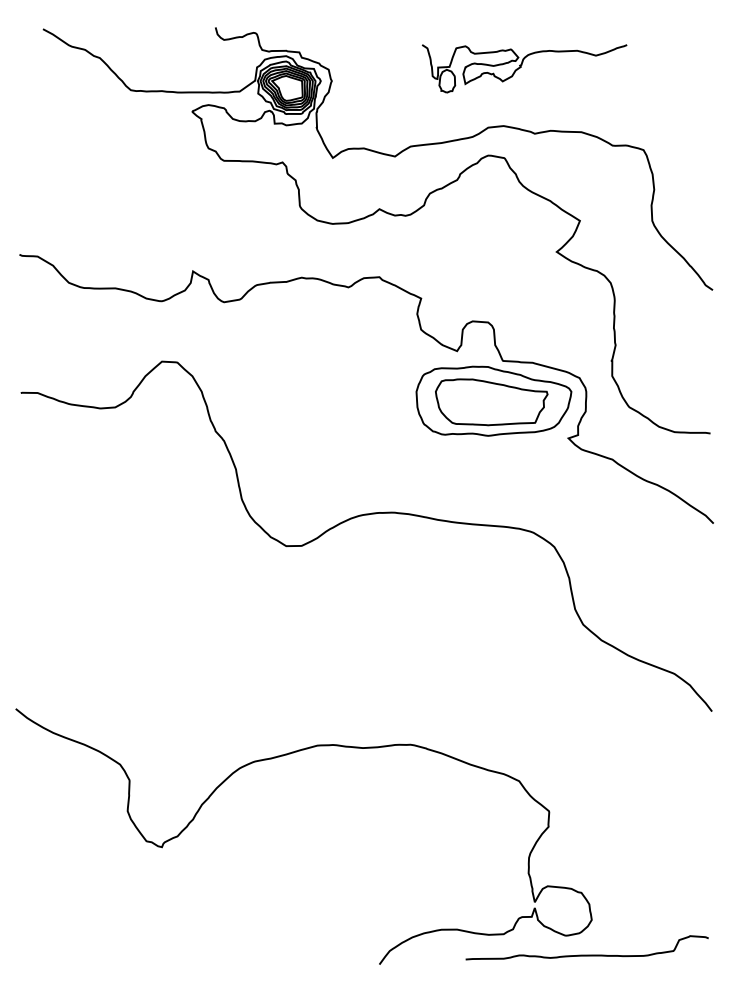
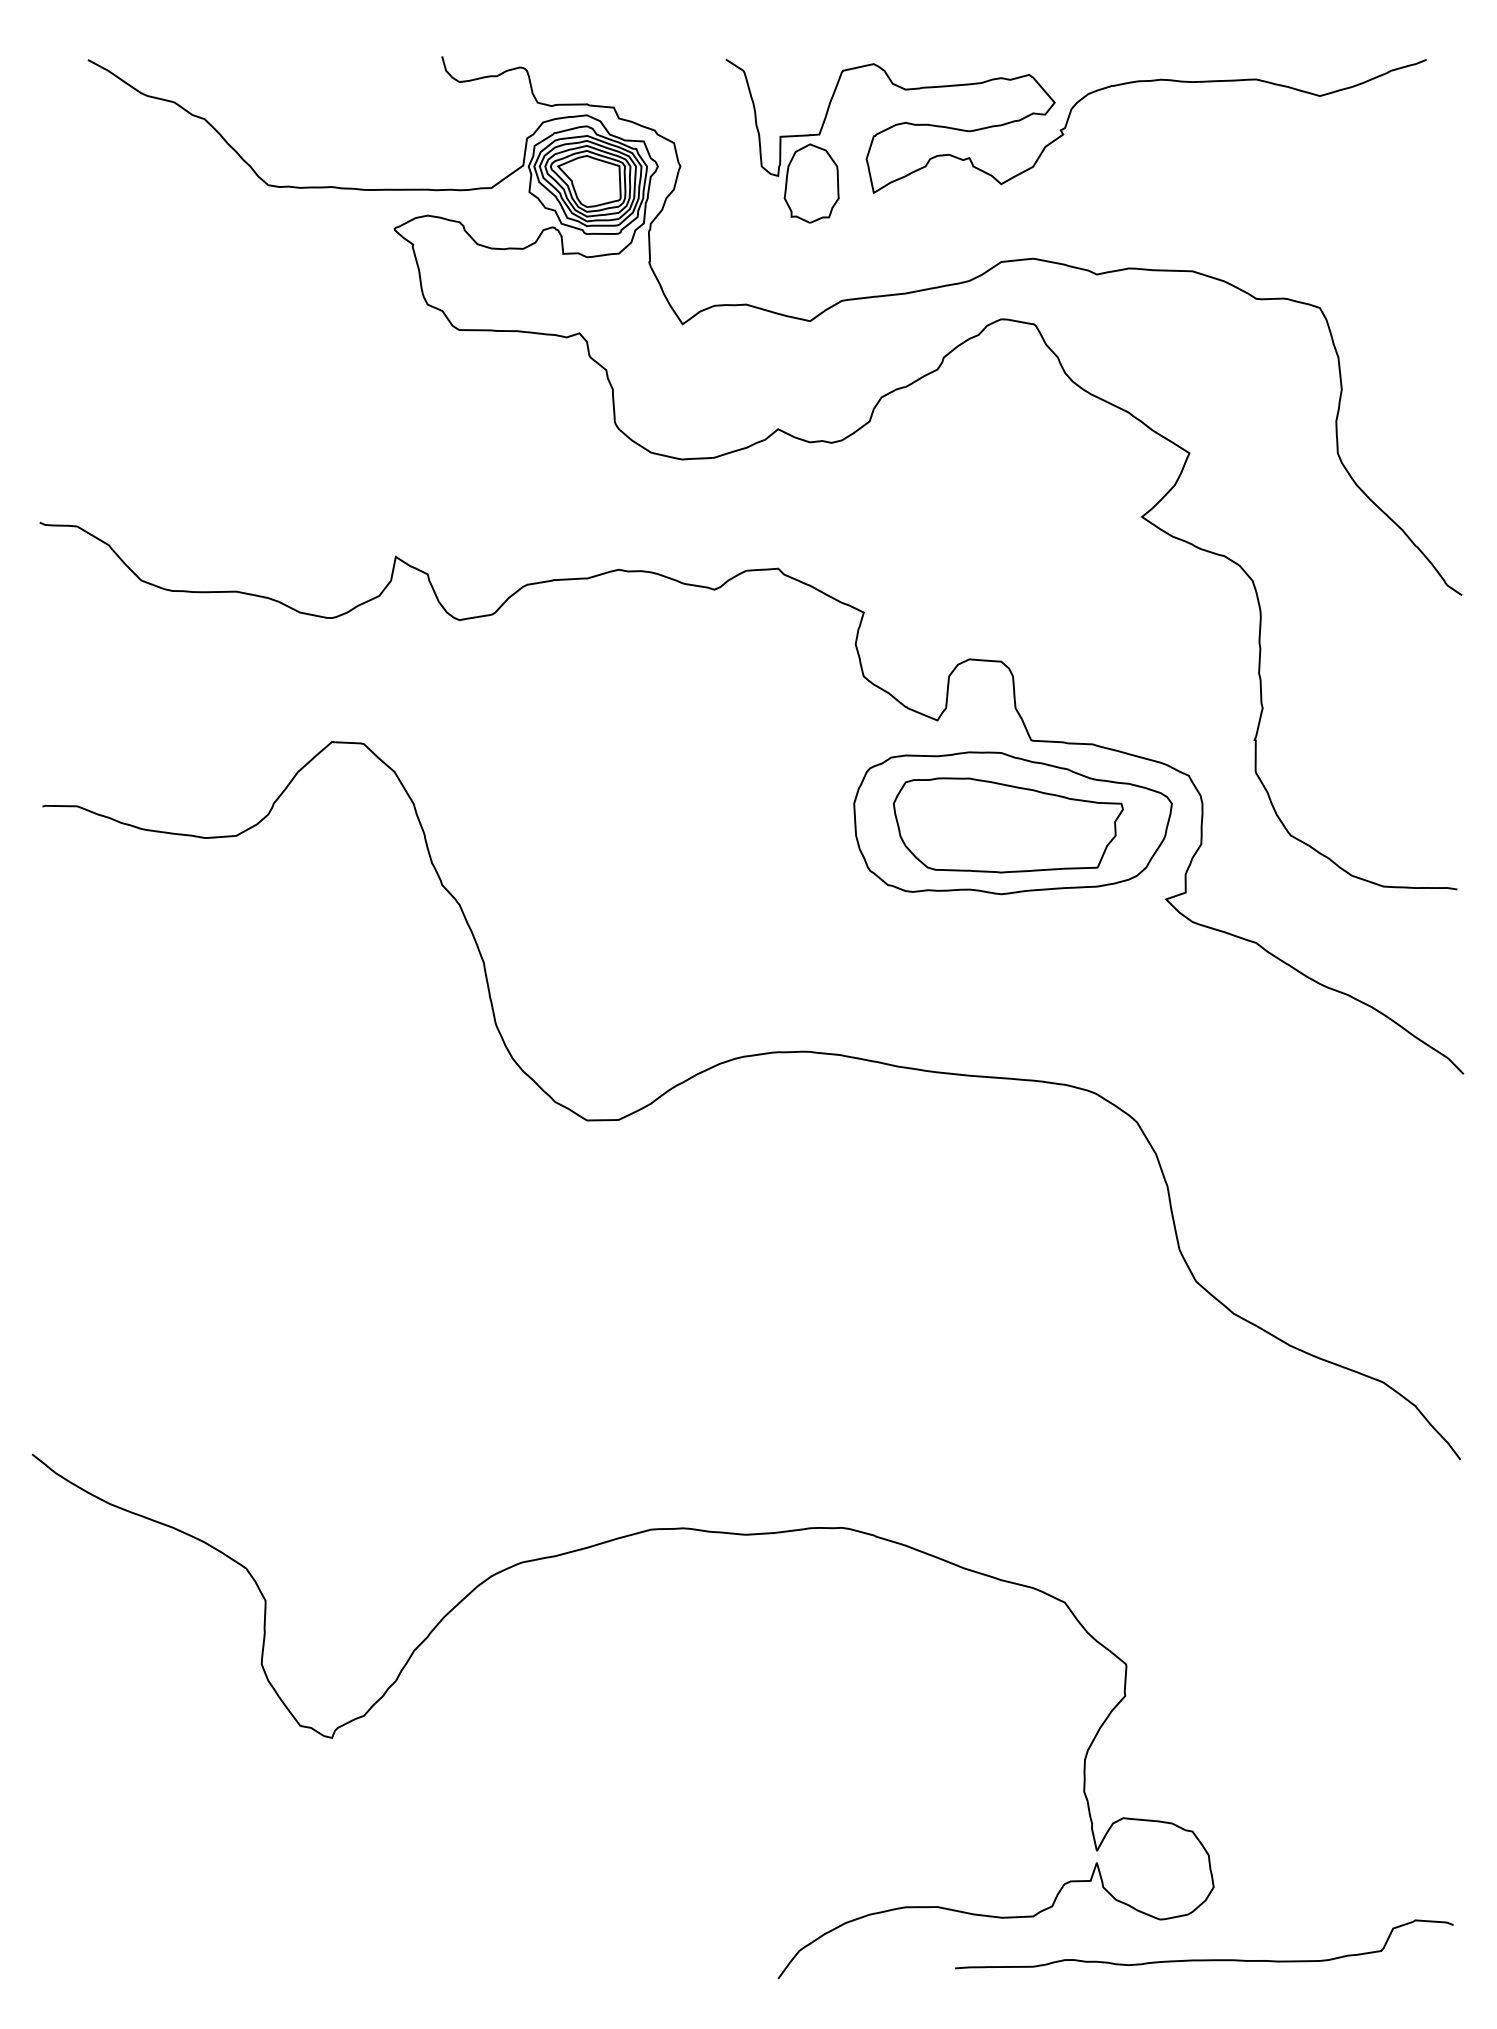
part: (524, 68) -> (1075, 140), size x1.67

